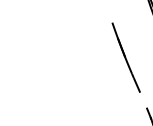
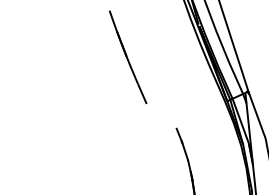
part: (125, 57) -> (127, 56), moved

